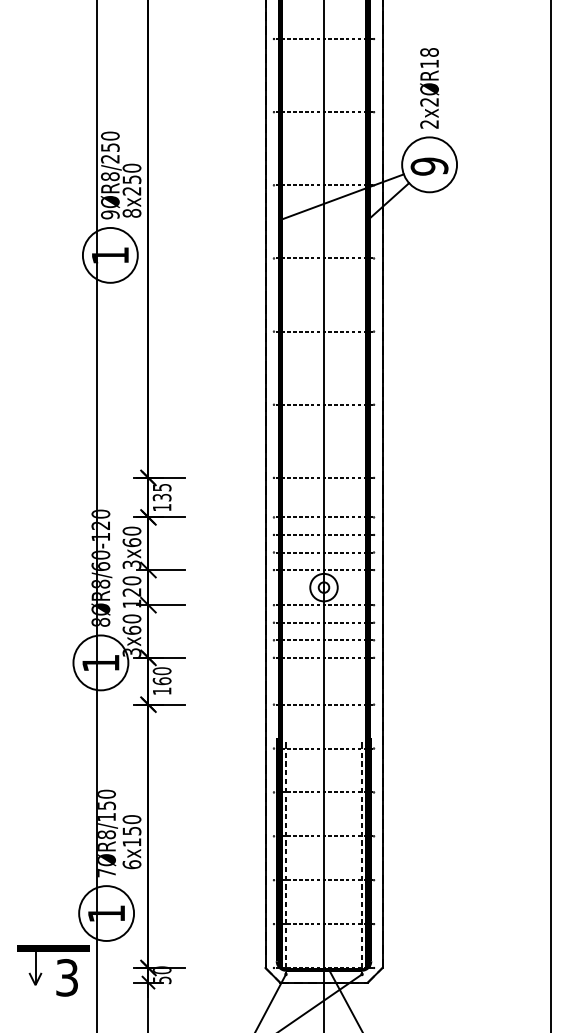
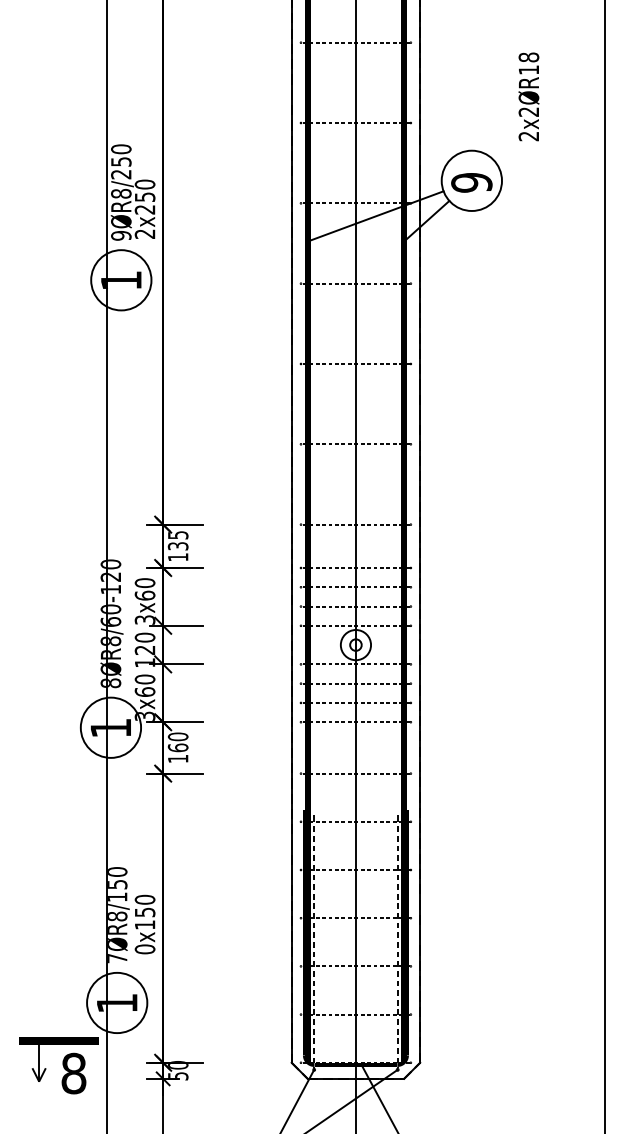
text: (429, 88) -> (528, 97), moved
text: (131, 212) -> (144, 233), 8x250 -> 2x250
text: (131, 864) -> (144, 949), 6x150 -> 0x150
text: (67, 977) -> (74, 1073), 3 -> 8

